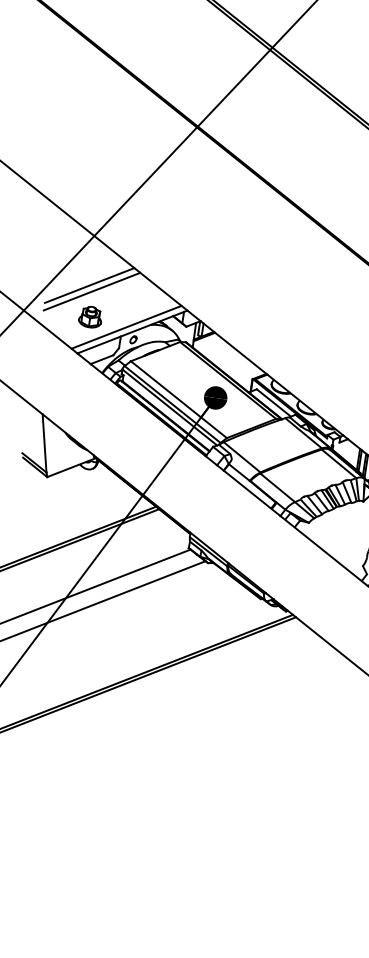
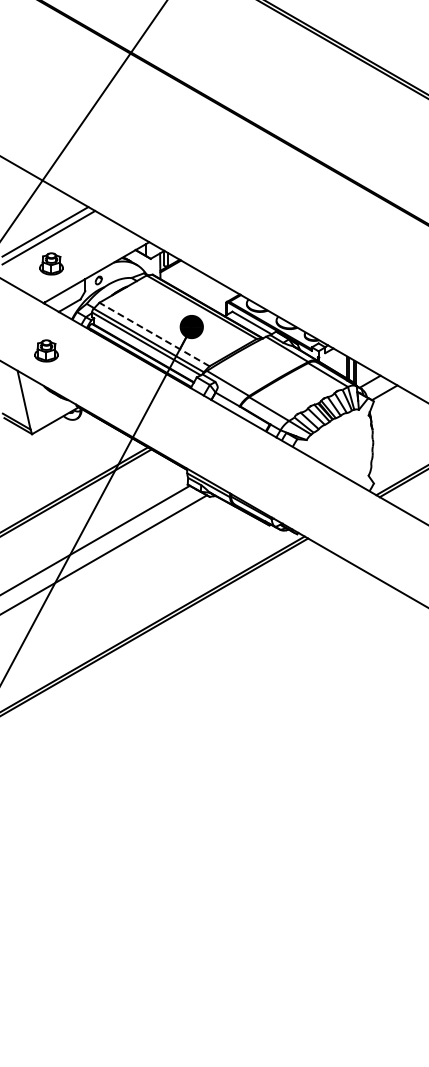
line: (126, 327) -> (89, 268), removed
part: (73, 399) -> (46, 350), added
line: (178, 399) -> (154, 334), solid -> dashed

